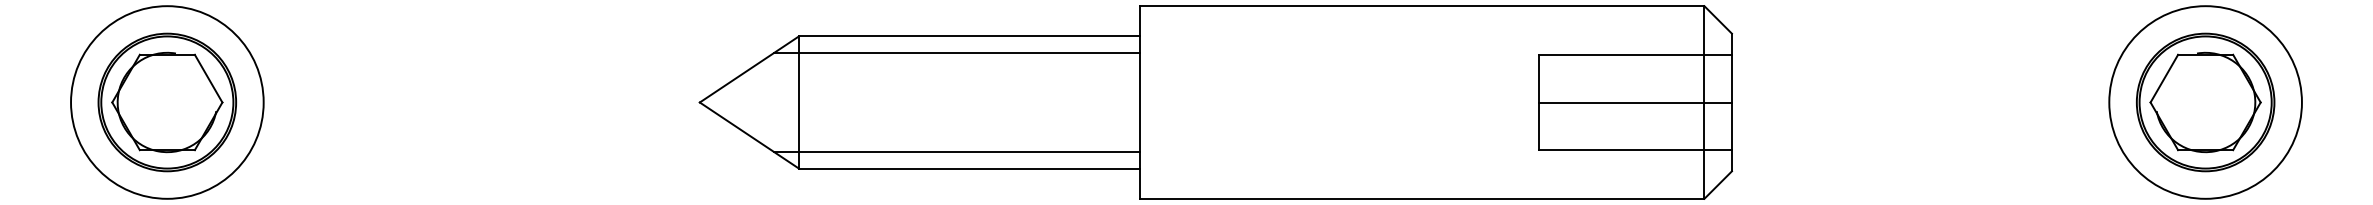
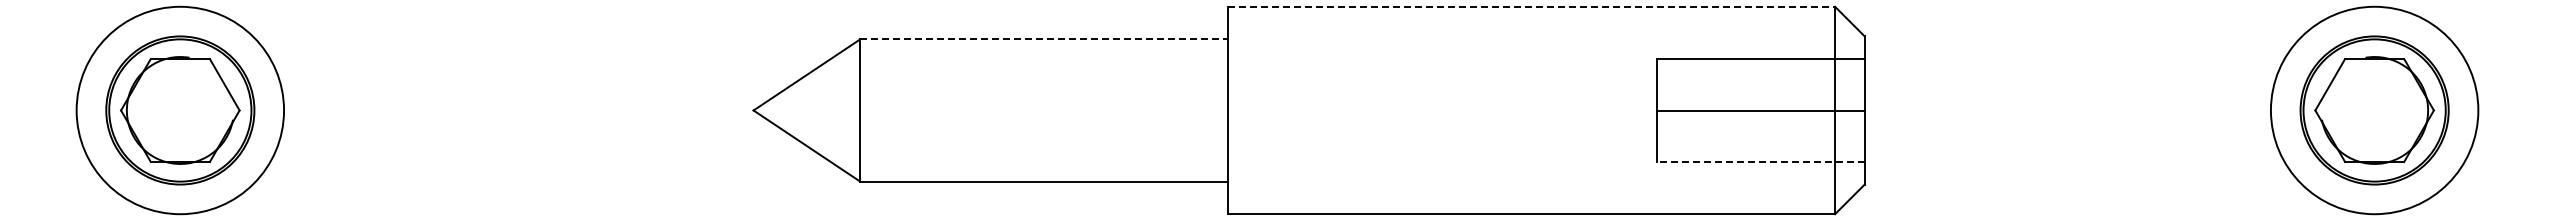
line: (1422, 5) -> (1531, 6), solid -> dashed
line: (969, 36) -> (1043, 39), solid -> dashed
line: (957, 53) -> (1030, 57), removed
line: (1636, 149) -> (1761, 161), solid -> dashed
line: (957, 151) -> (1030, 163), removed

